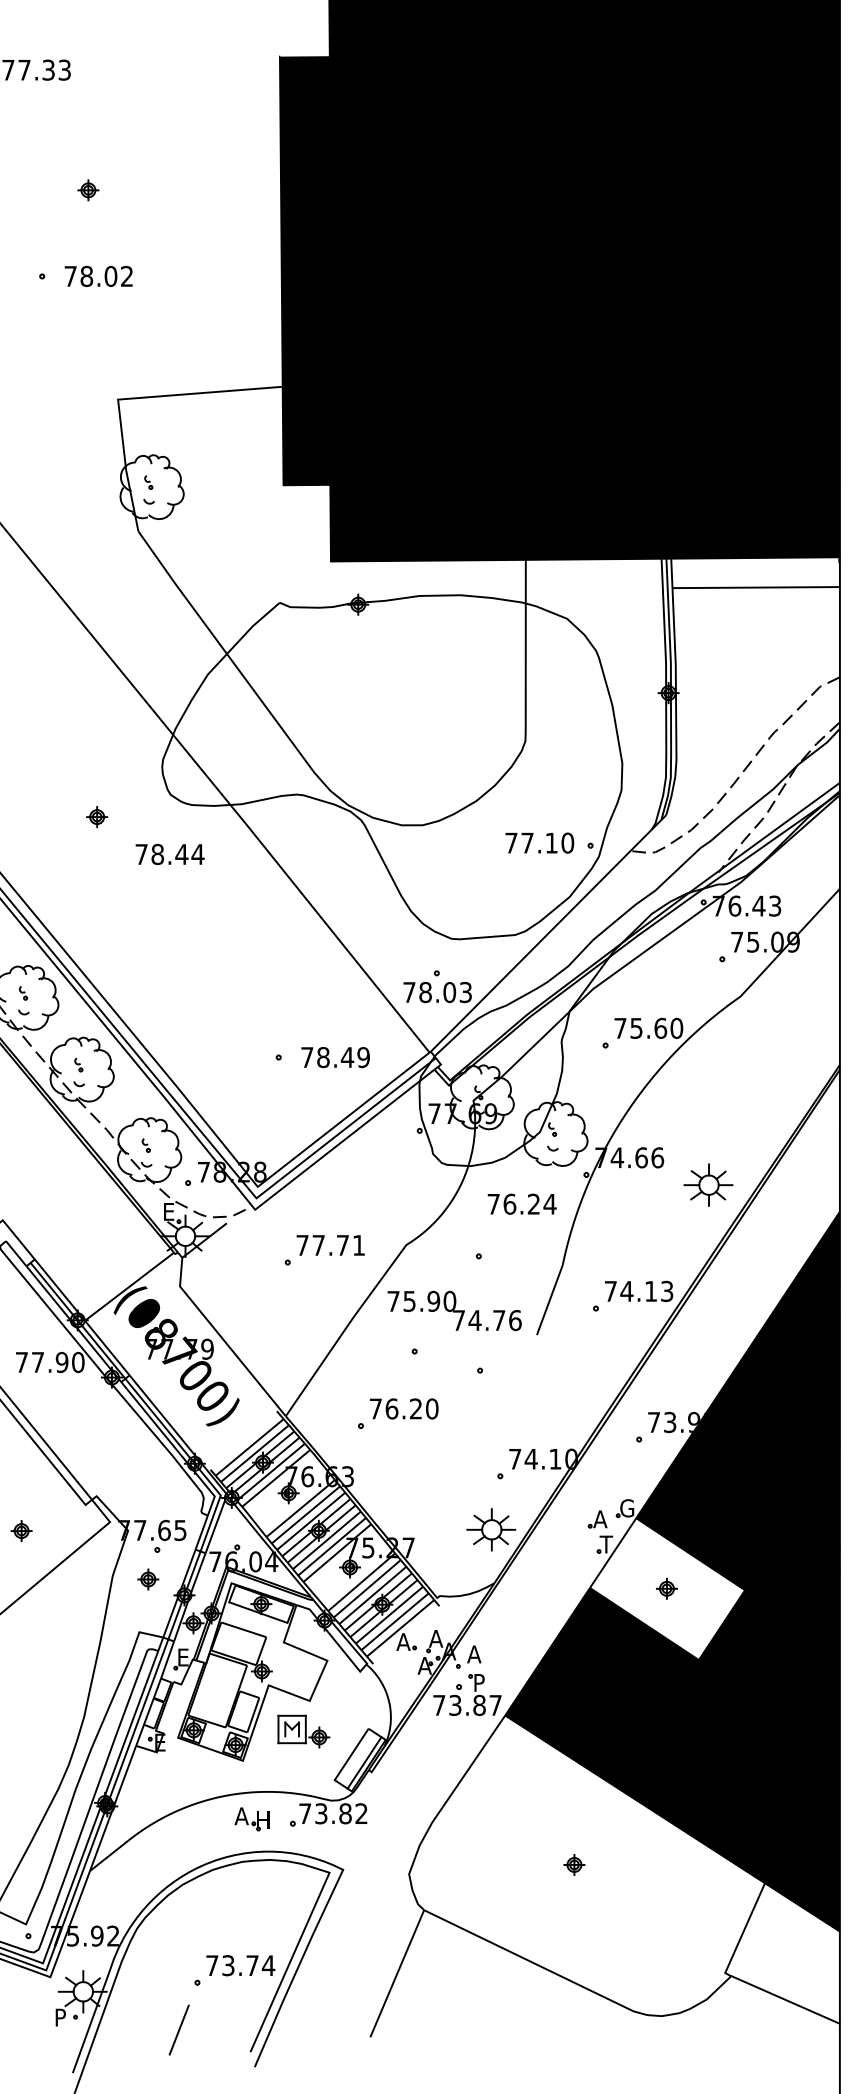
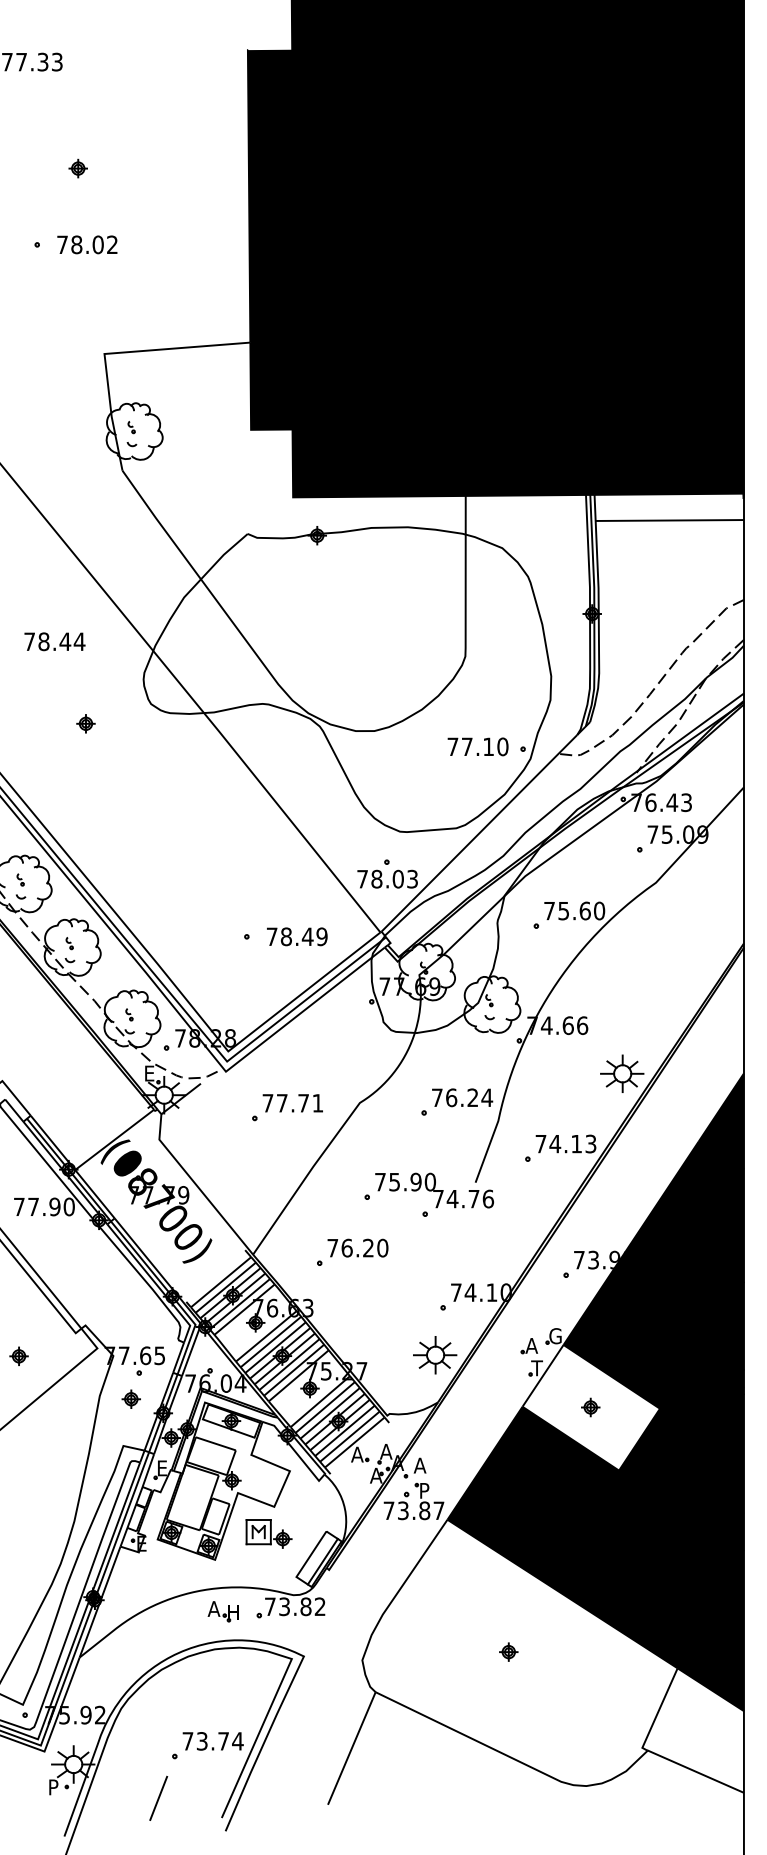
text: (169, 854) -> (54, 641), moved
part: (708, 1184) -> (622, 1073), moved
text: (521, 1203) -> (461, 1097), moved
text: (454, 1310) -> (434, 1190), moved

